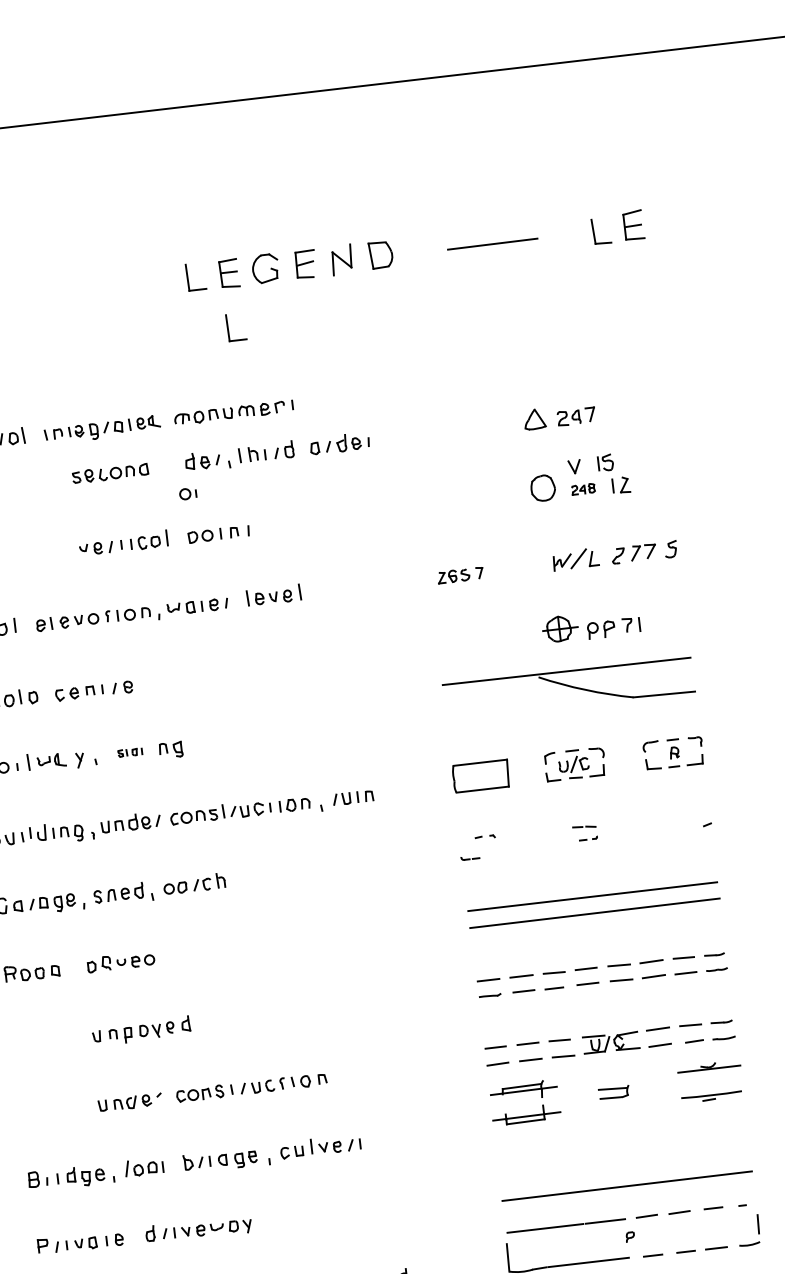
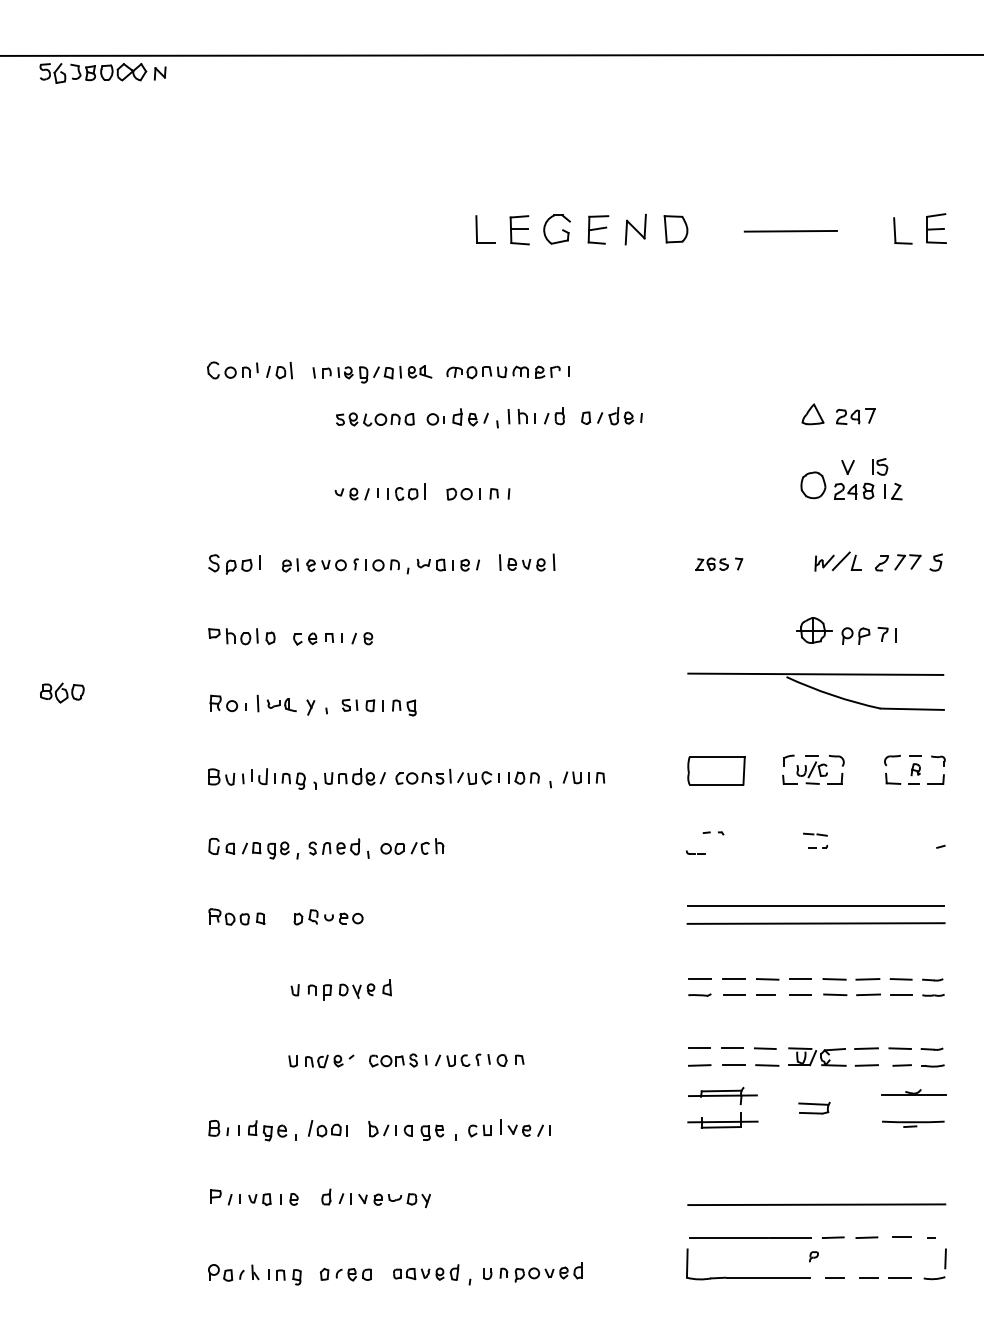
part: (228, 328) -> (512, 285), removed
part: (583, 488) -> (854, 490), size x1.67
part: (187, 494) -> (435, 419), moved
part: (130, 752) -> (362, 705), size x1.67

